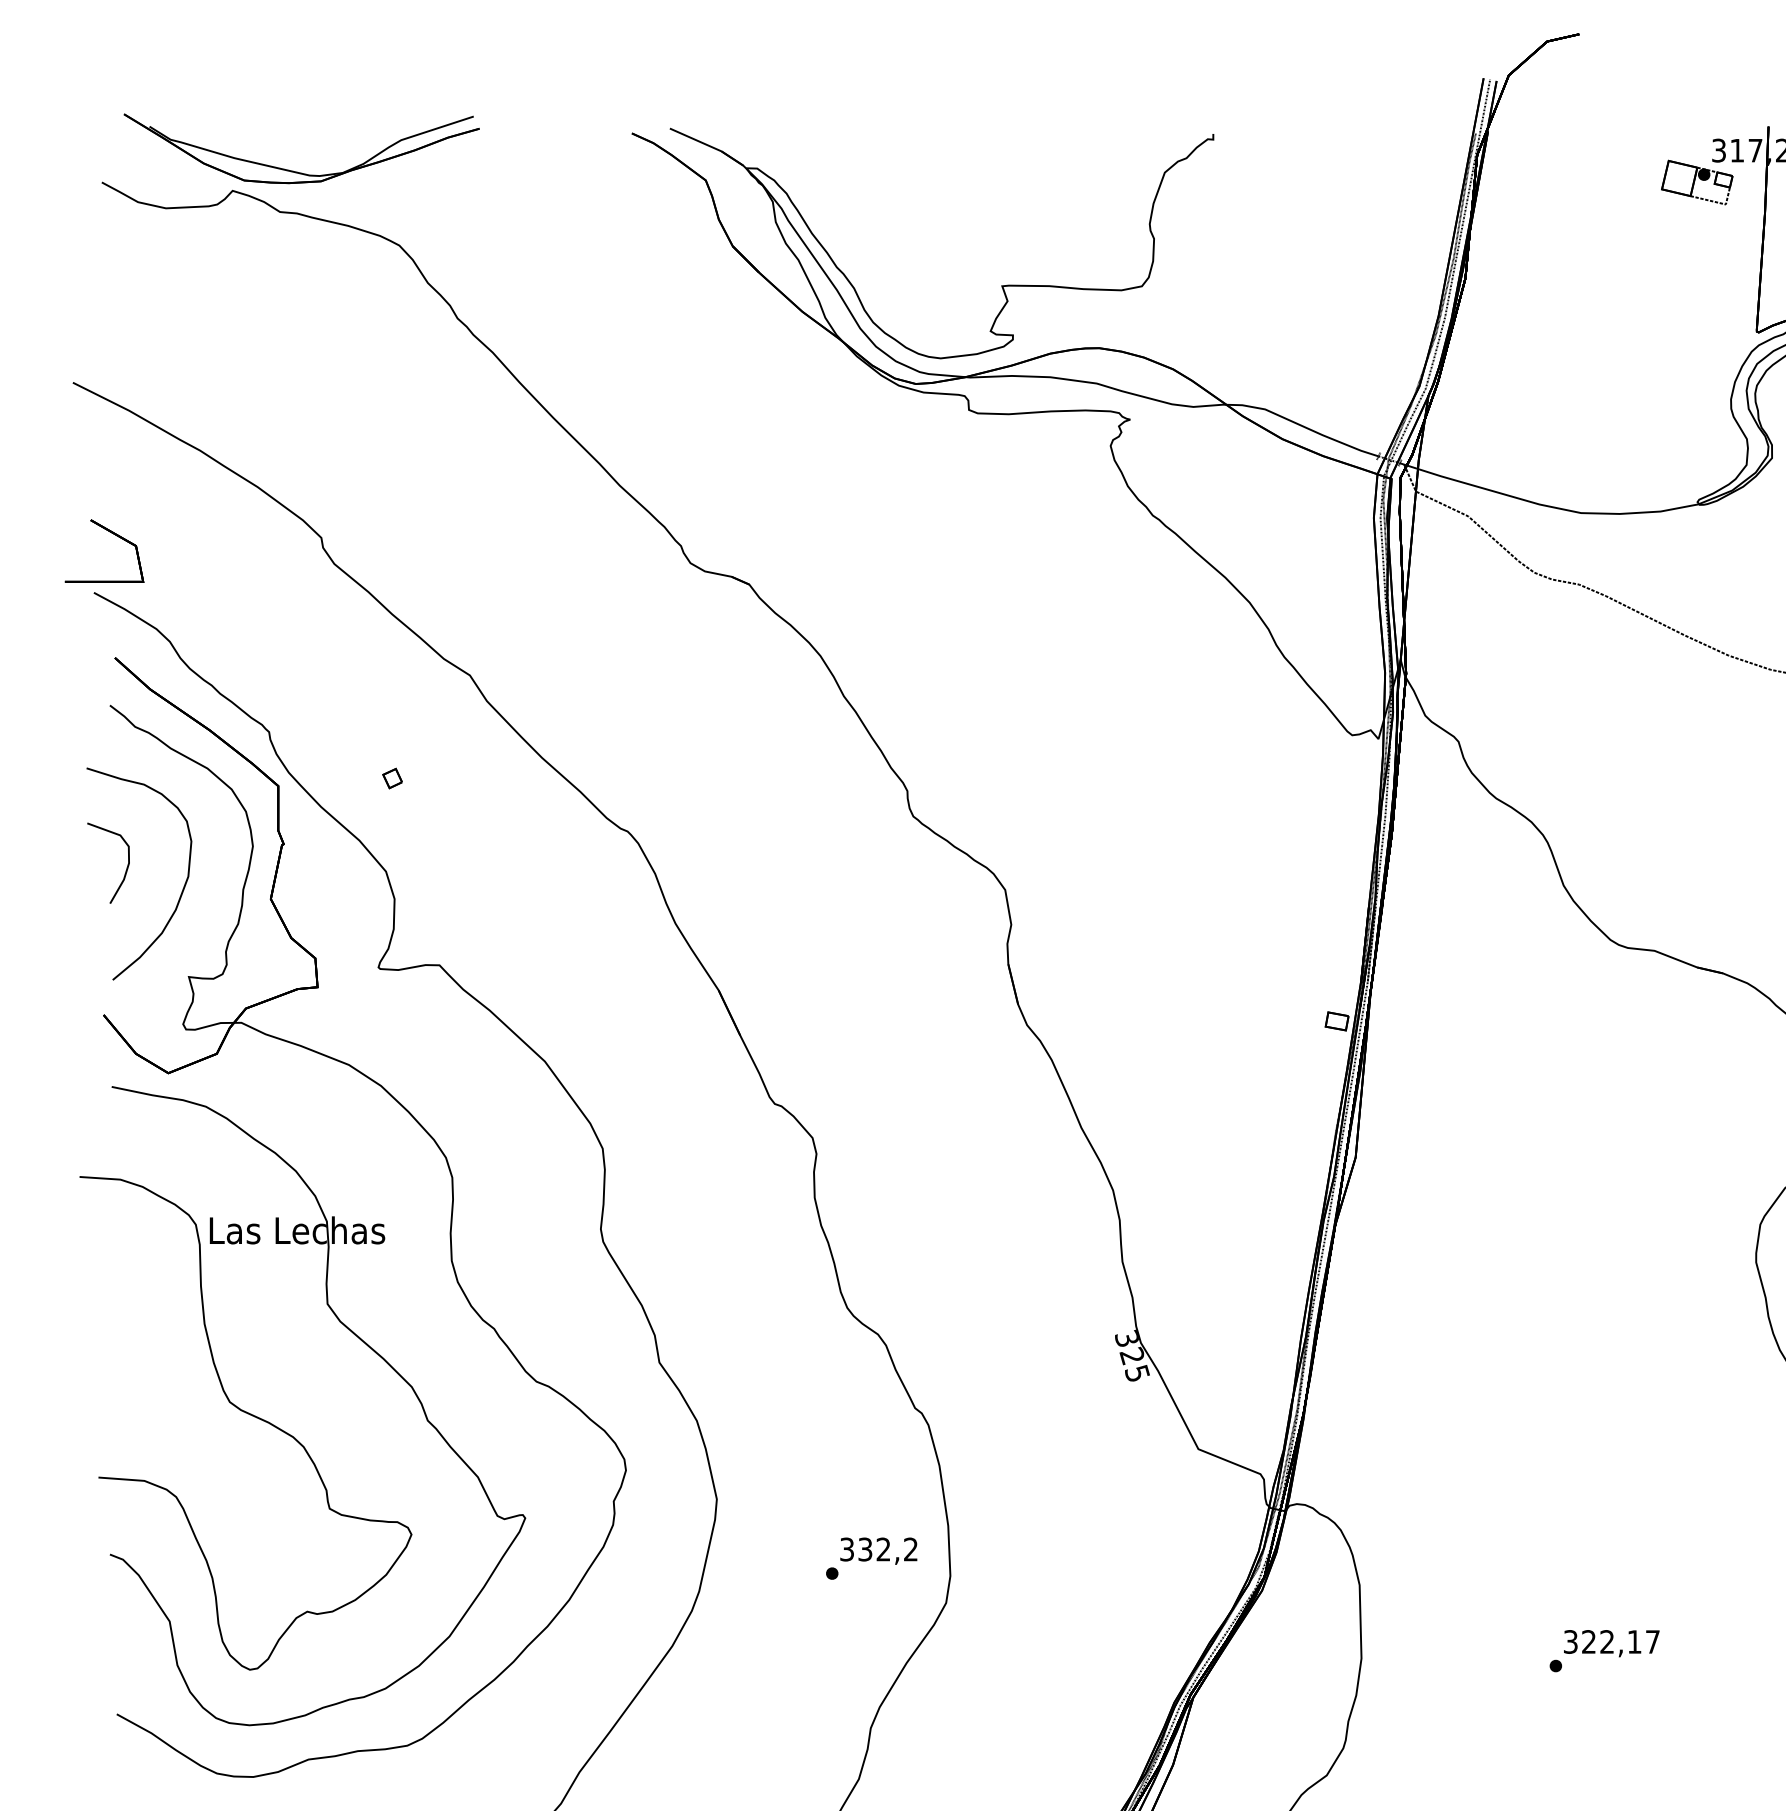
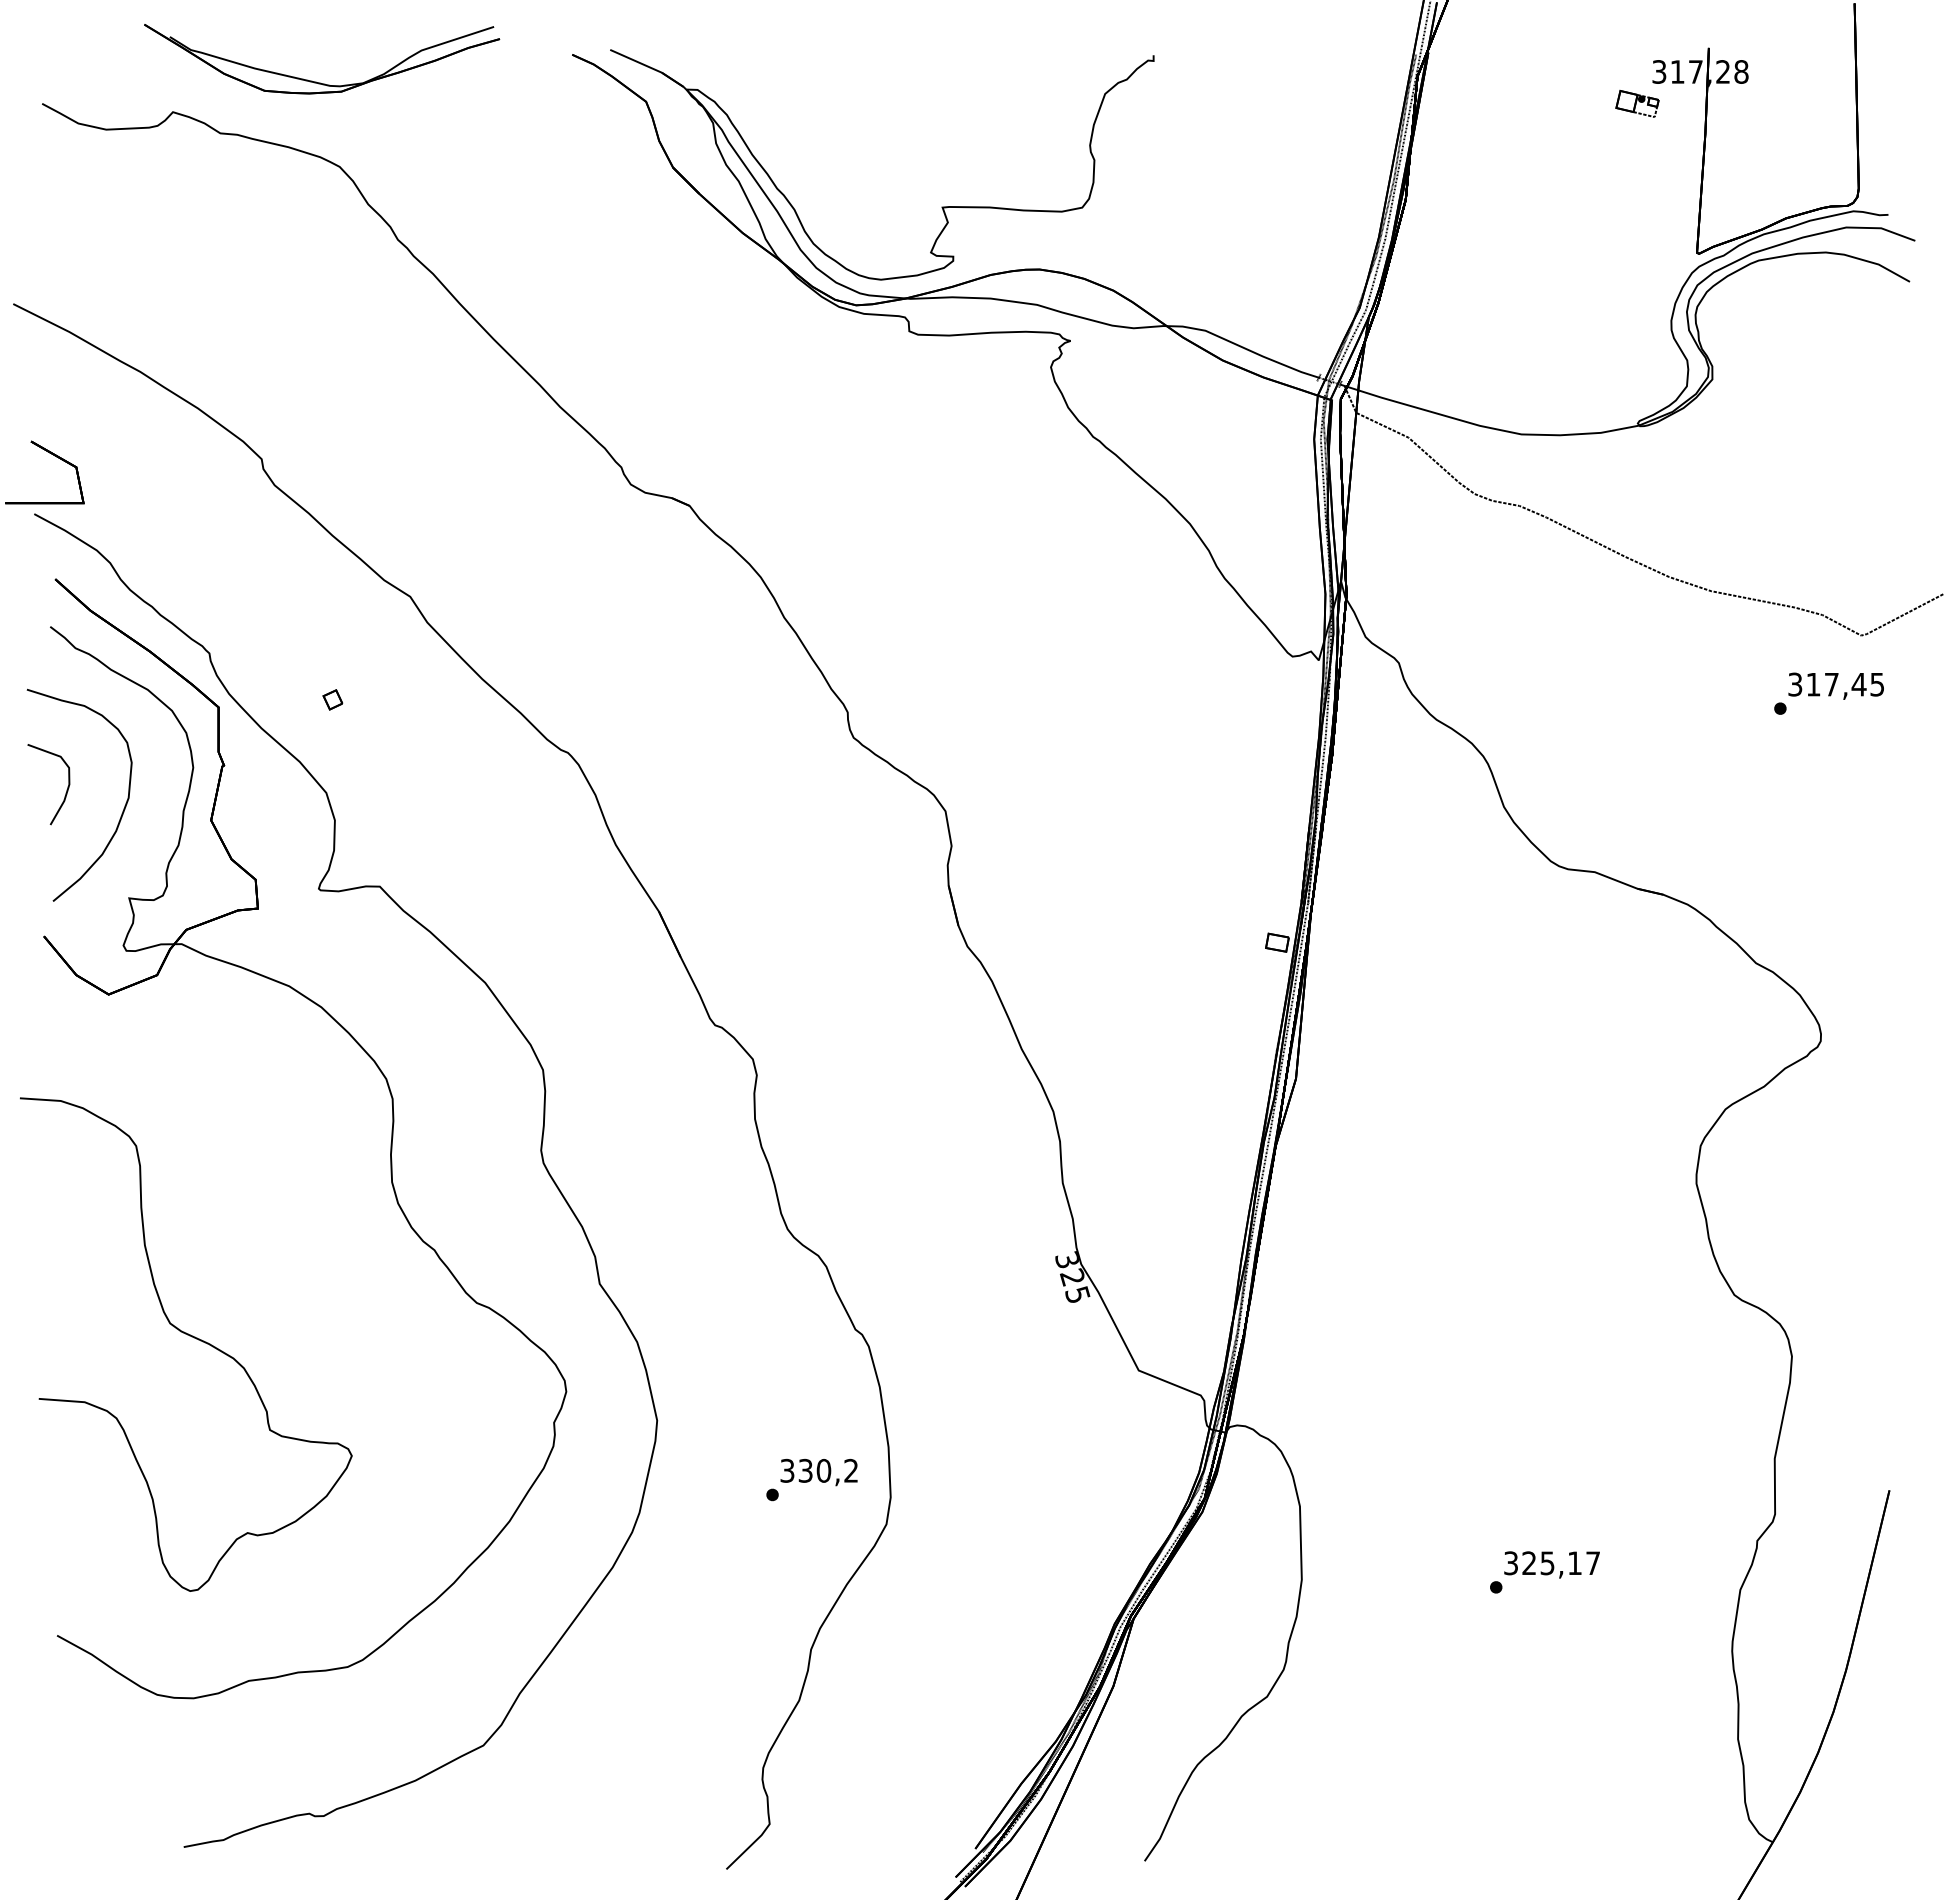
part: (296, 171) -> (316, 81), moved
part: (1697, 182) -> (1637, 103), size x0.6
part: (369, 1348) -> (309, 1269), removed
text: (883, 1549) -> (823, 1470), 332,2 -> 330,2
text: (1607, 1642) -> (1547, 1563), 322,17 -> 325,17

